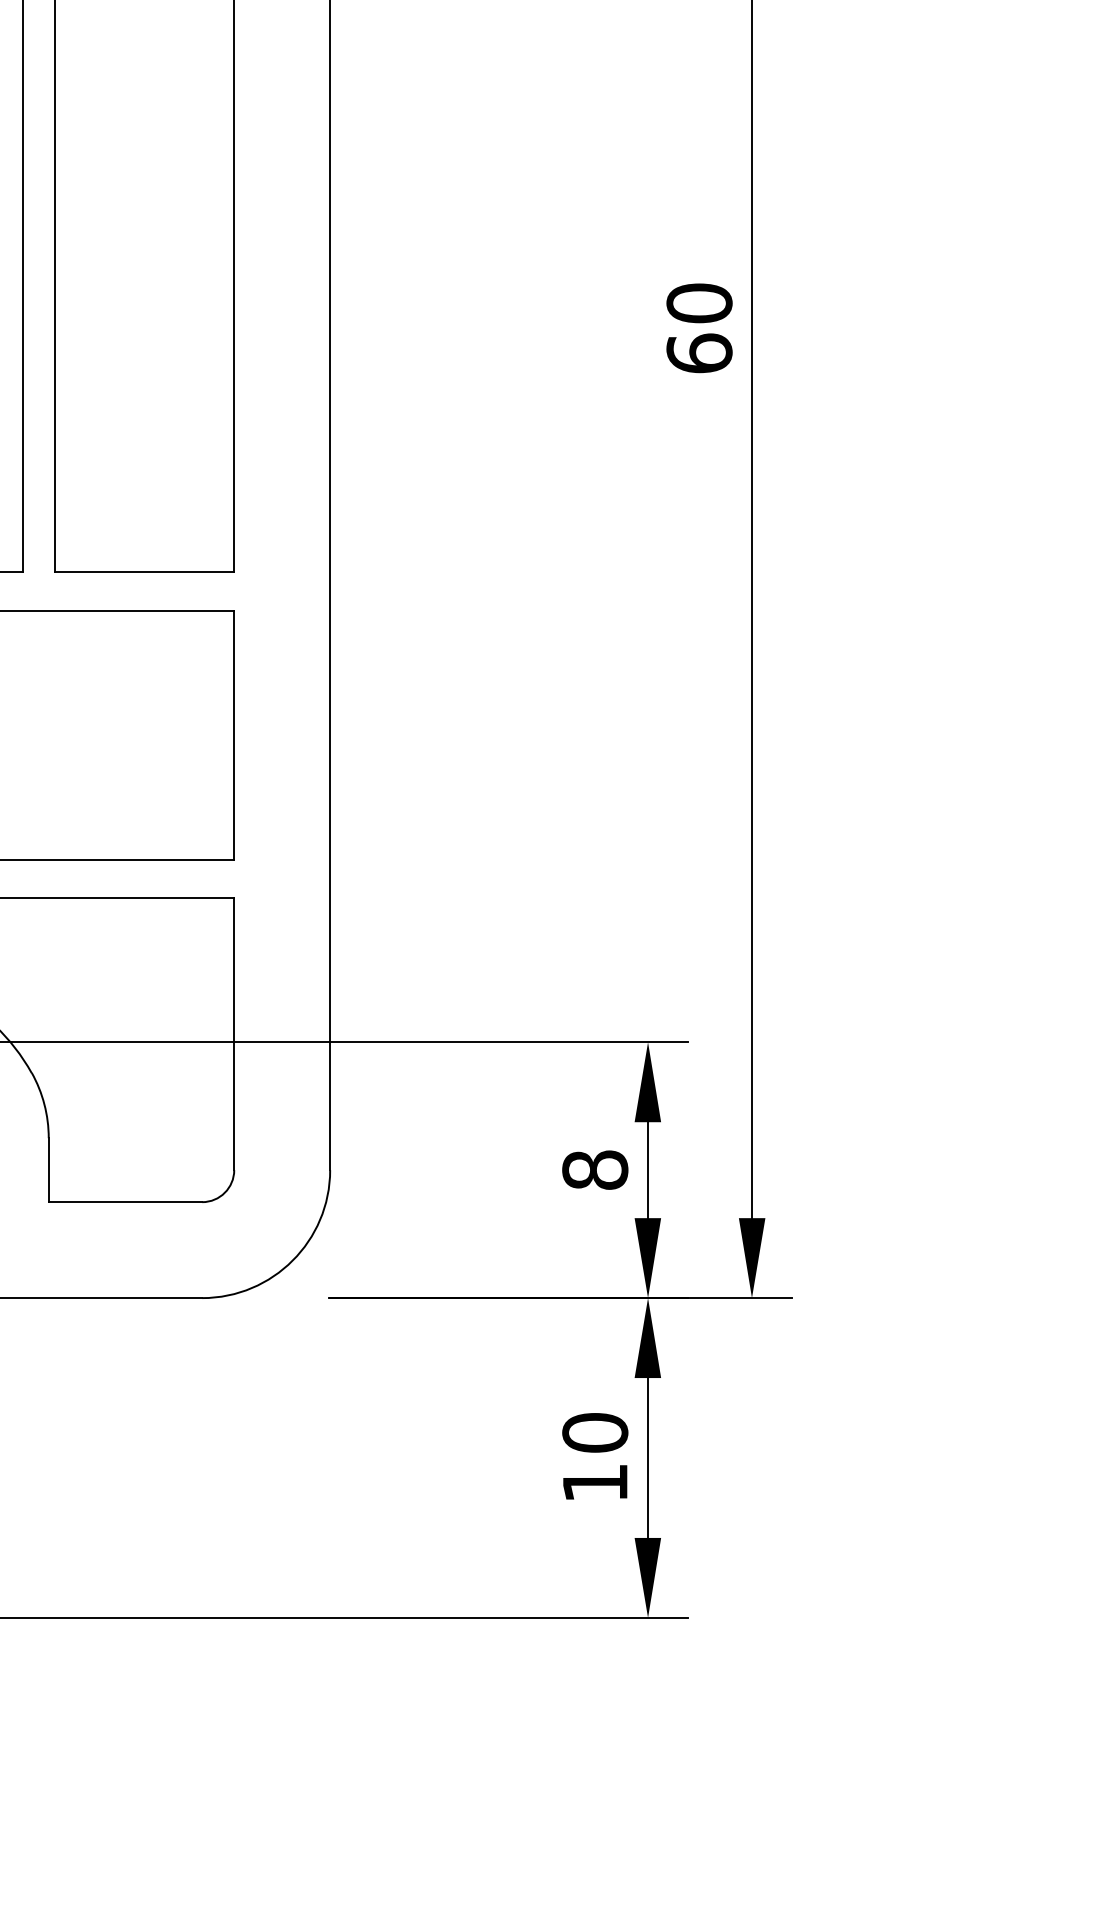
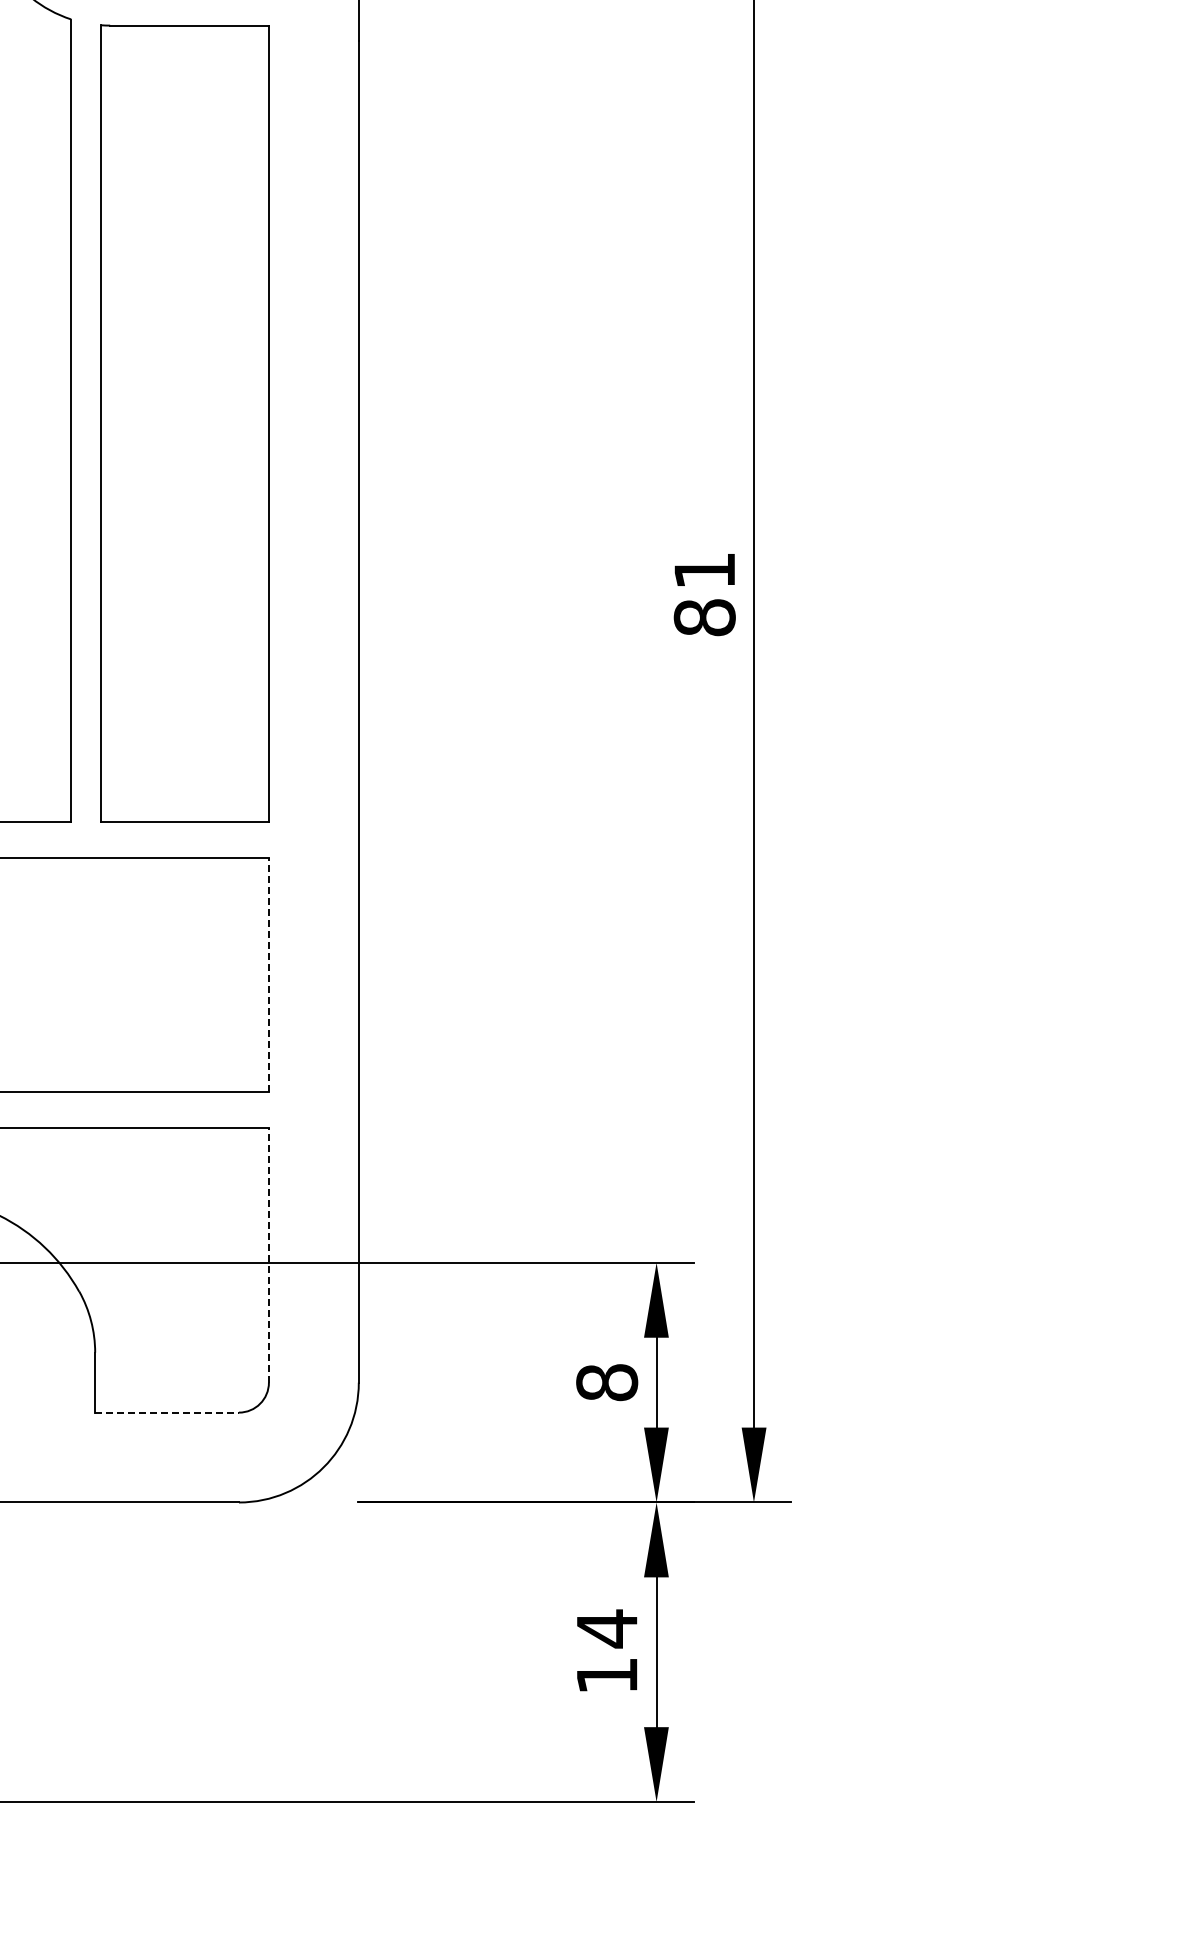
text: (699, 328) -> (704, 594), 60 -> 81
line: (233, 735) -> (268, 975), solid -> dashed
line: (233, 1033) -> (268, 1254), solid -> dashed
line: (125, 1202) -> (167, 1412), solid -> dashed
text: (595, 1432) -> (607, 1628), 10 -> 14

